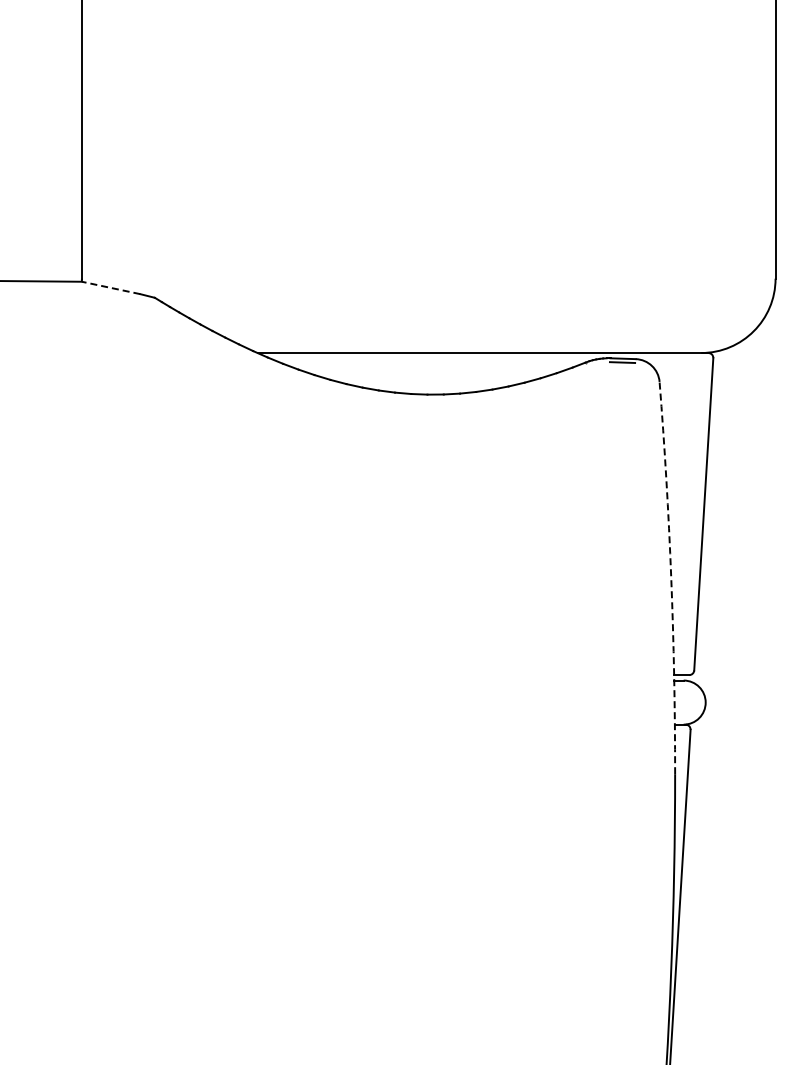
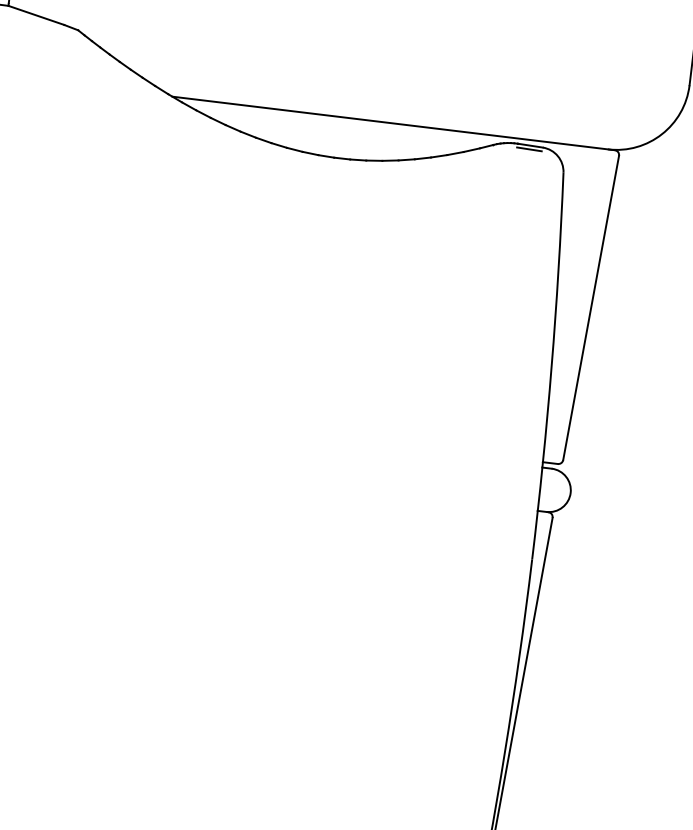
line: (111, 287) -> (36, 15), dashed -> solid
arc: (671, 577) -> (551, 366), dashed -> solid

